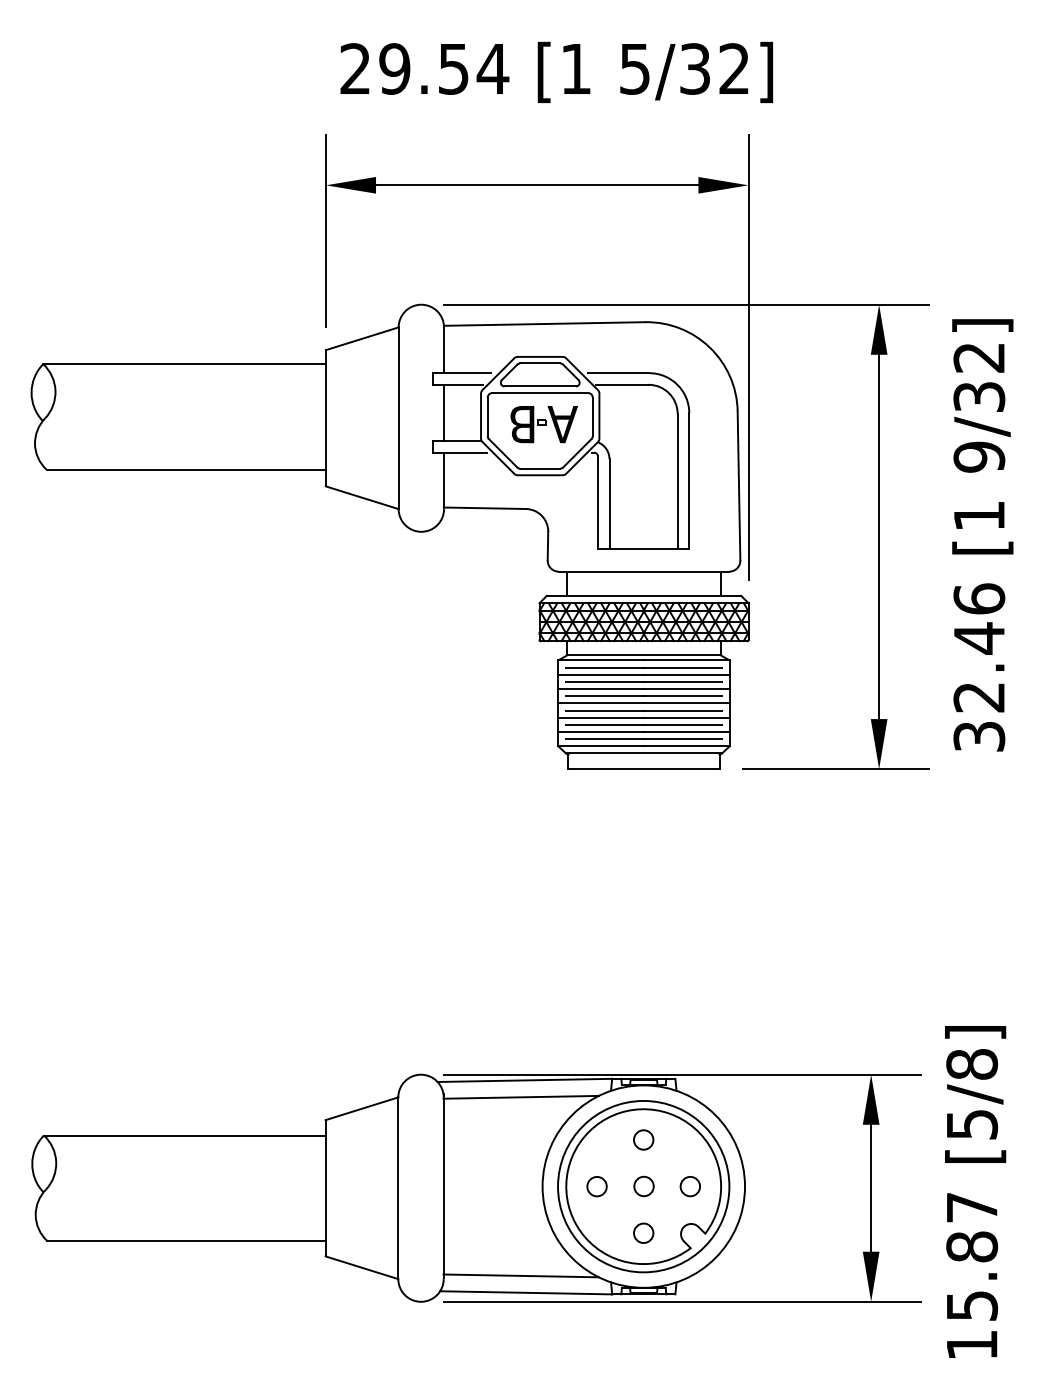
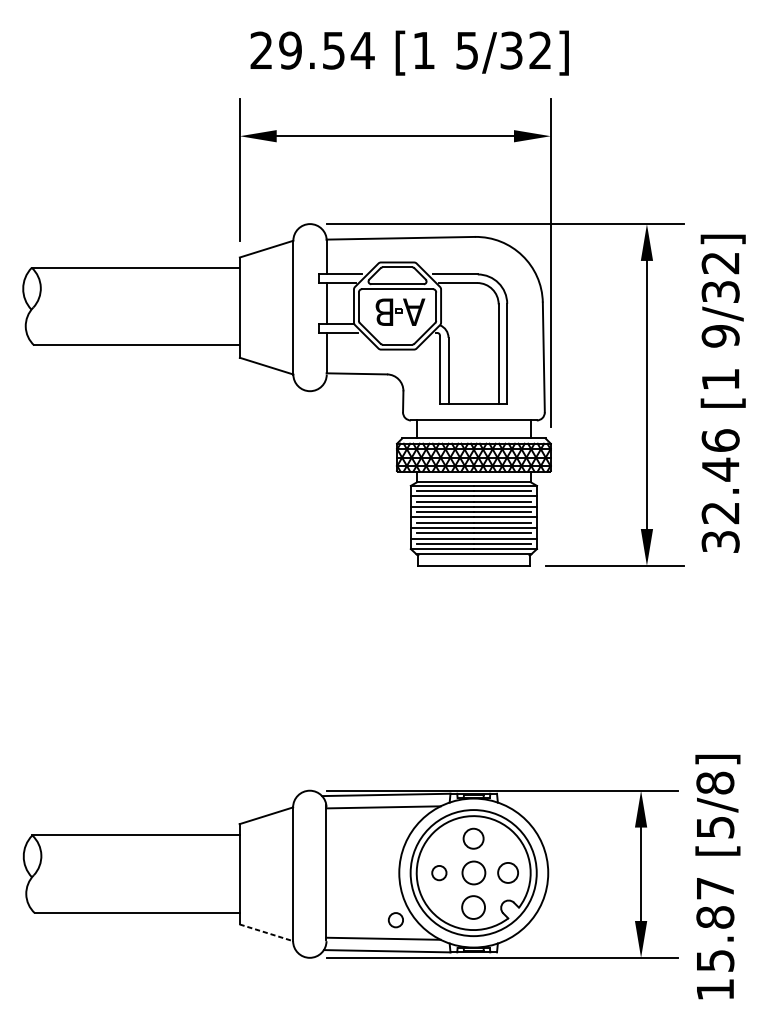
circle: (643, 1139) -> (473, 838), size x1.4
circle: (643, 1186) -> (473, 872), size x1.6
circle: (689, 1186) -> (507, 872), size x1.4
circle: (643, 1232) -> (473, 906), size x1.6
circle: (537, 1250) -> (395, 920), added
line: (362, 1267) -> (266, 932), solid -> dashed

